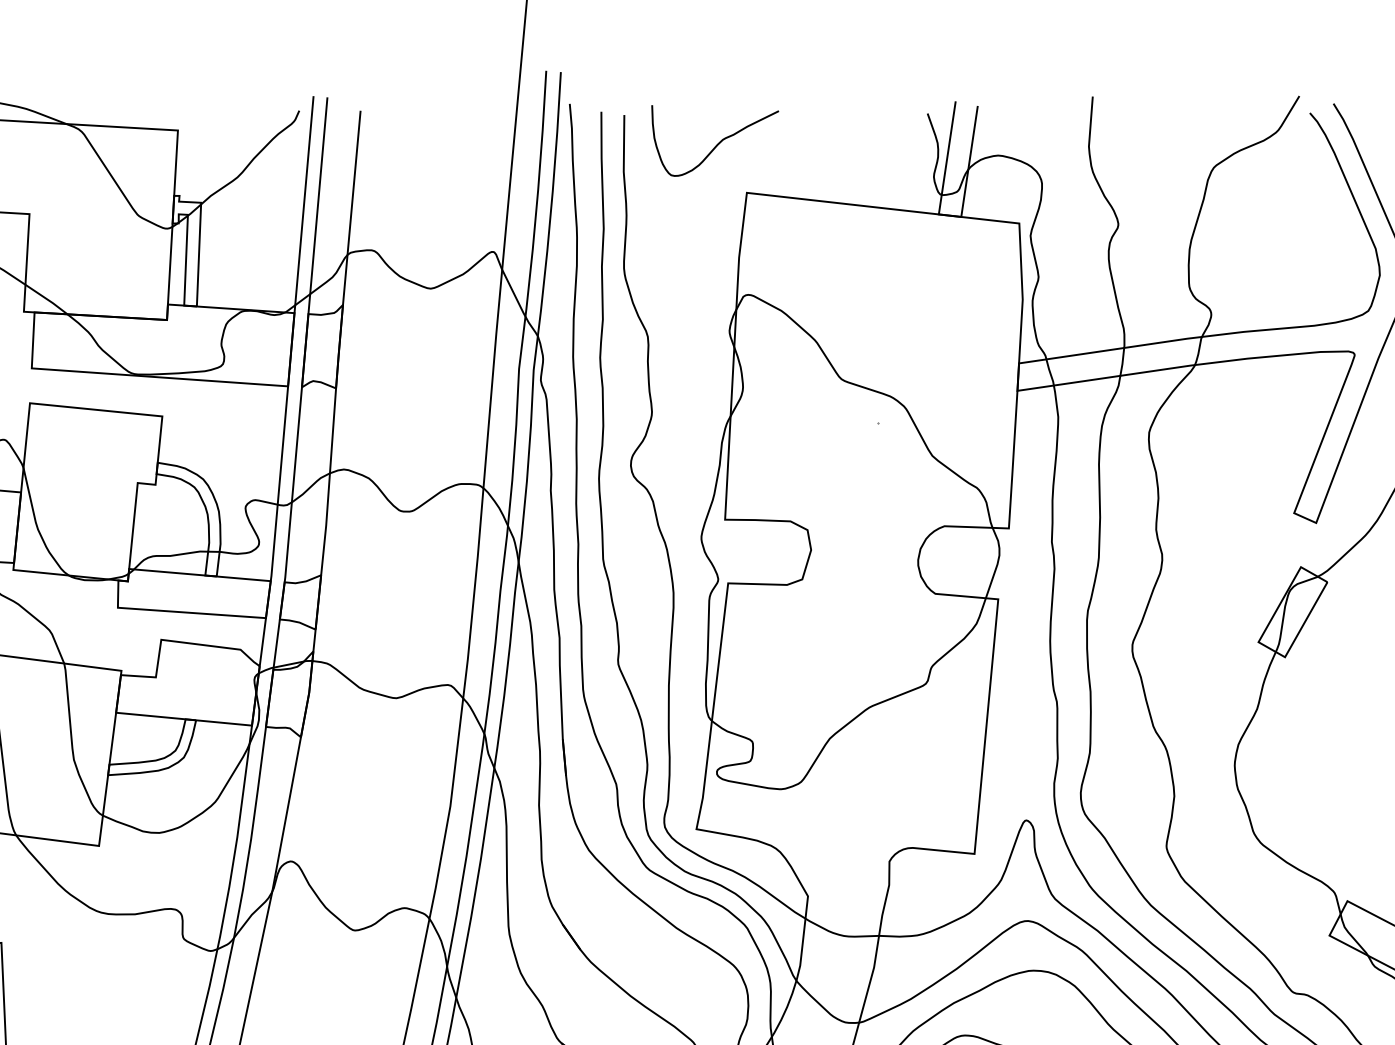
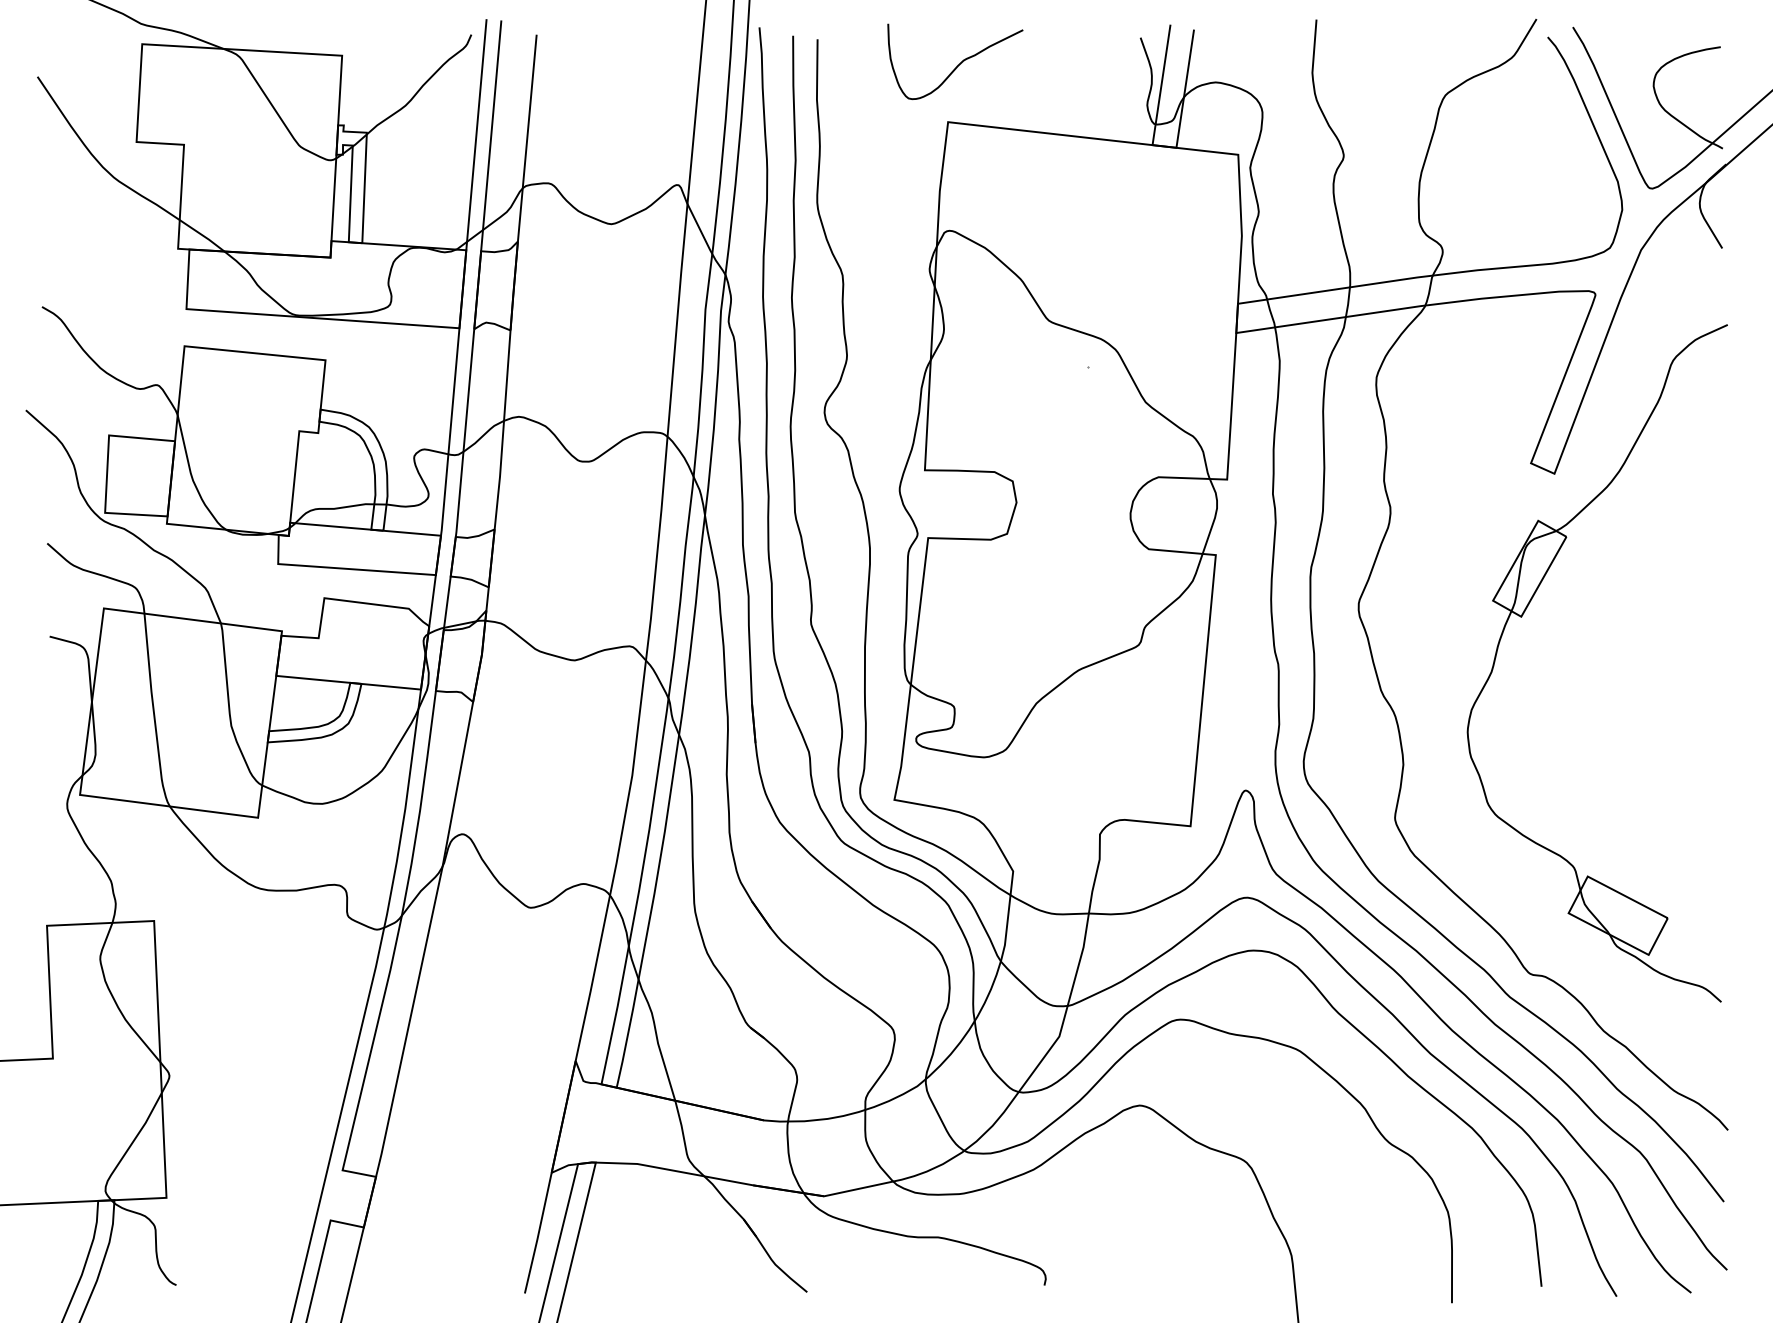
curve: (718, 143) -> (958, 64), moved

